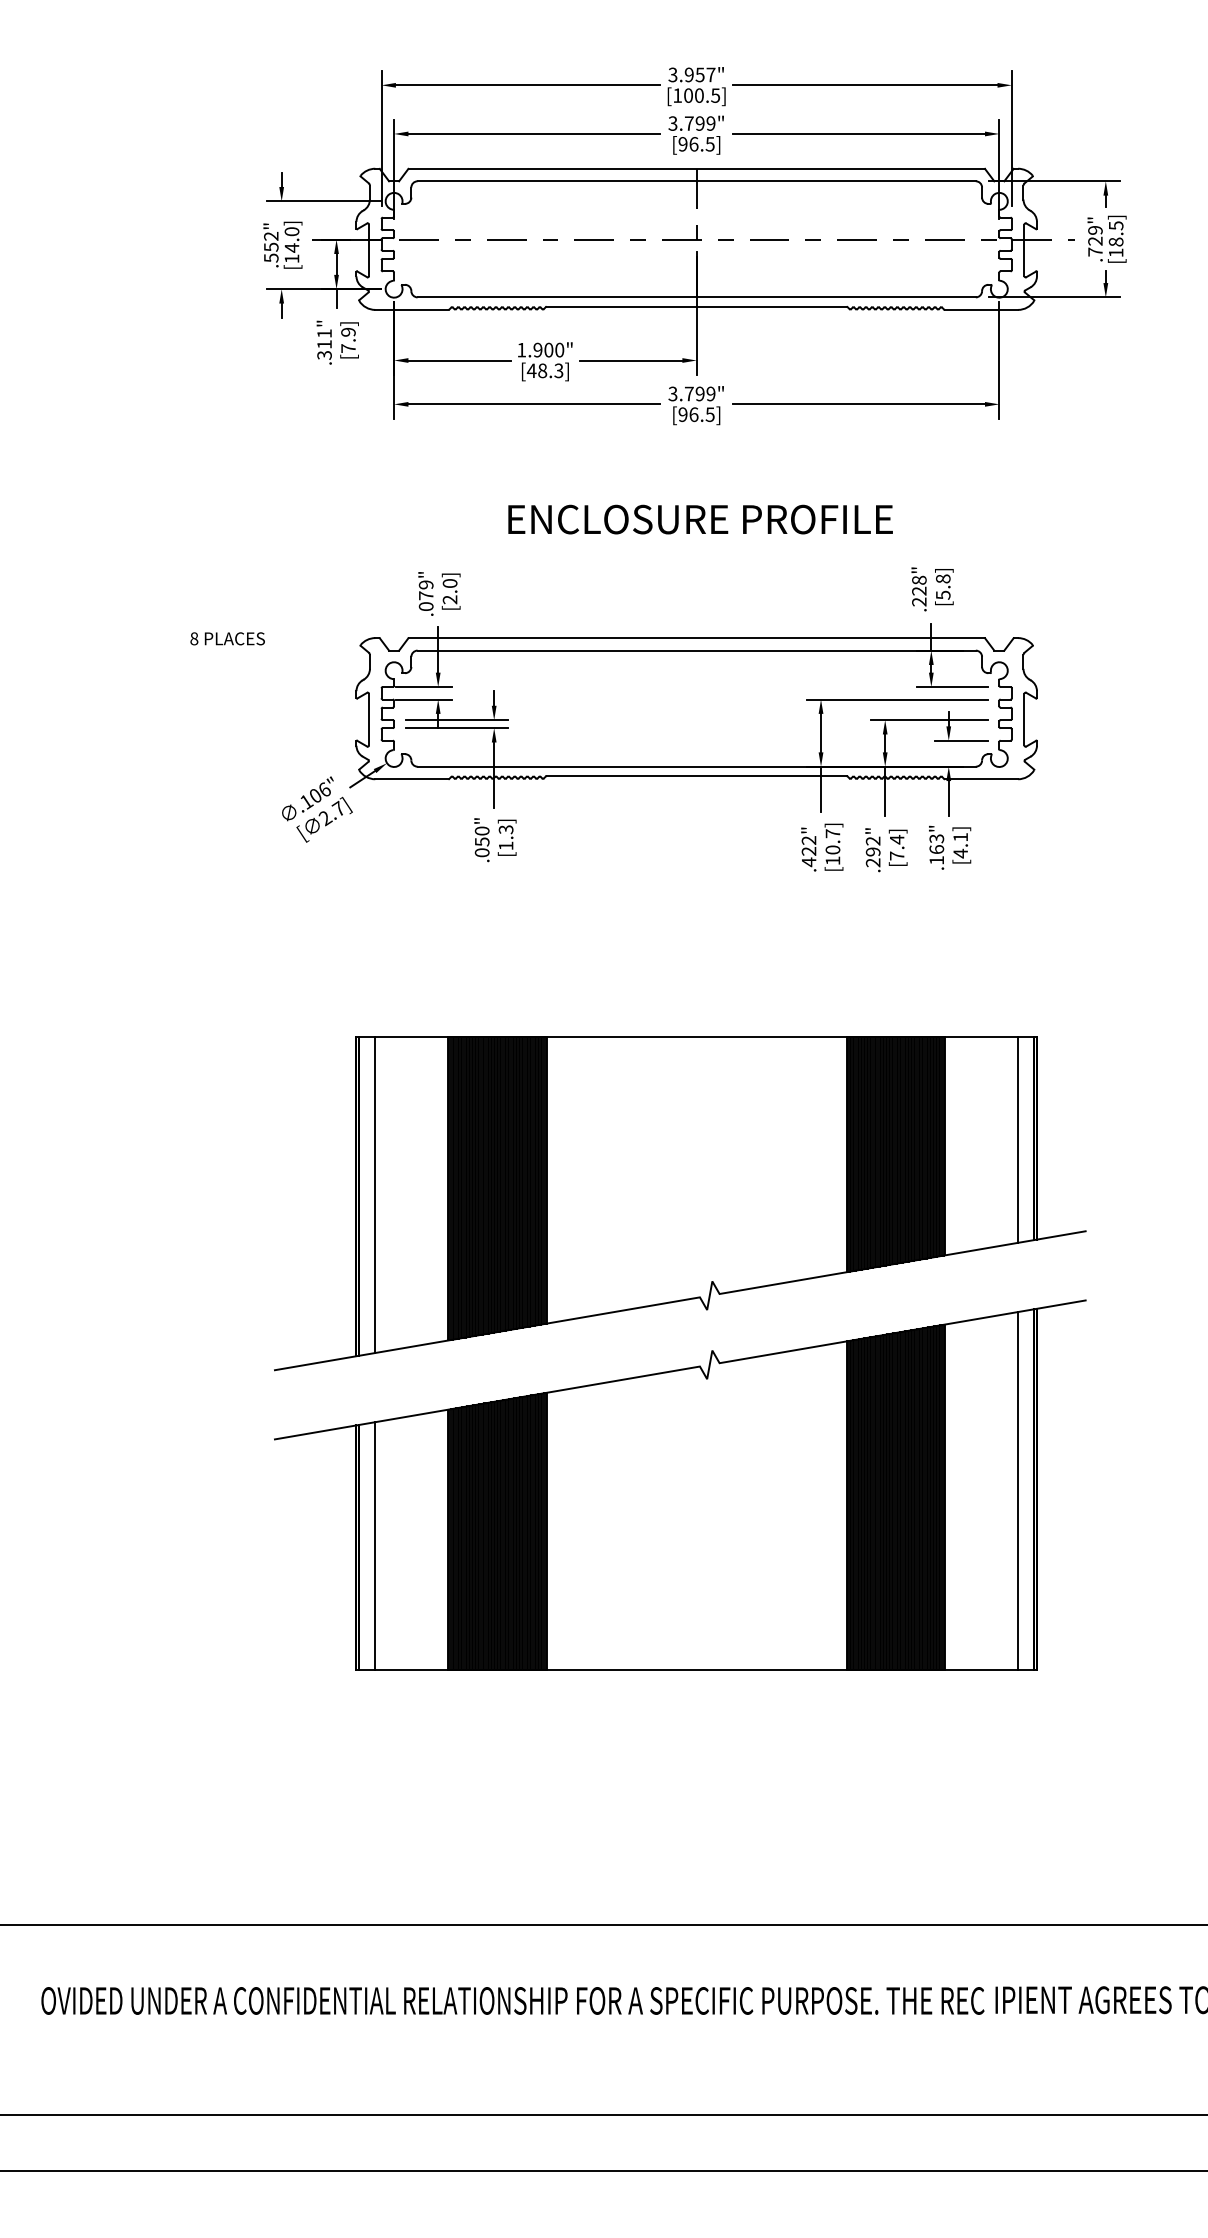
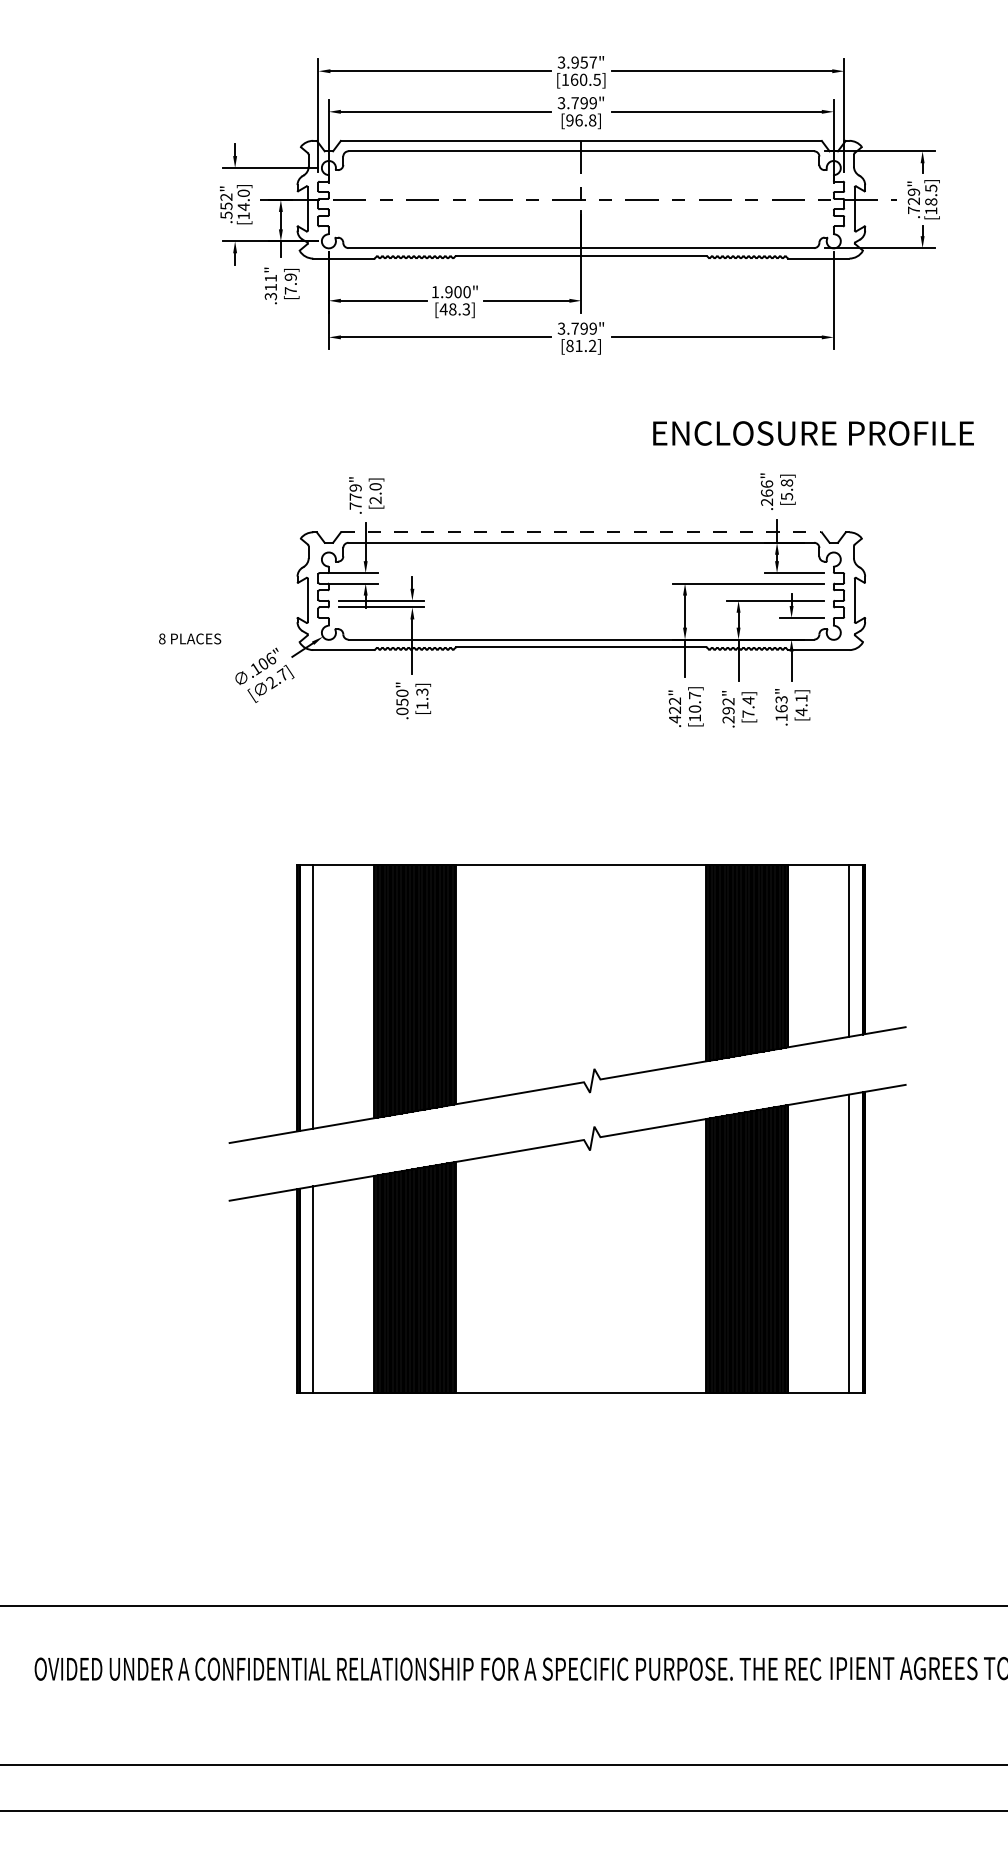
text: (688, 95) -> (574, 79), [100.5] -> [160.5]
text: (710, 144) -> (592, 120), [96.5] -> [96.8]
text: (696, 414) -> (581, 345), [96.5] -> [81.2]
text: (700, 519) -> (813, 433), moved
text: (919, 585) -> (767, 488), .228" -> .266"
text: (425, 605) -> (355, 505), .079" -> .779"
text: (228, 638) -> (190, 638), moved
line: (696, 638) -> (581, 532), solid -> dashed

